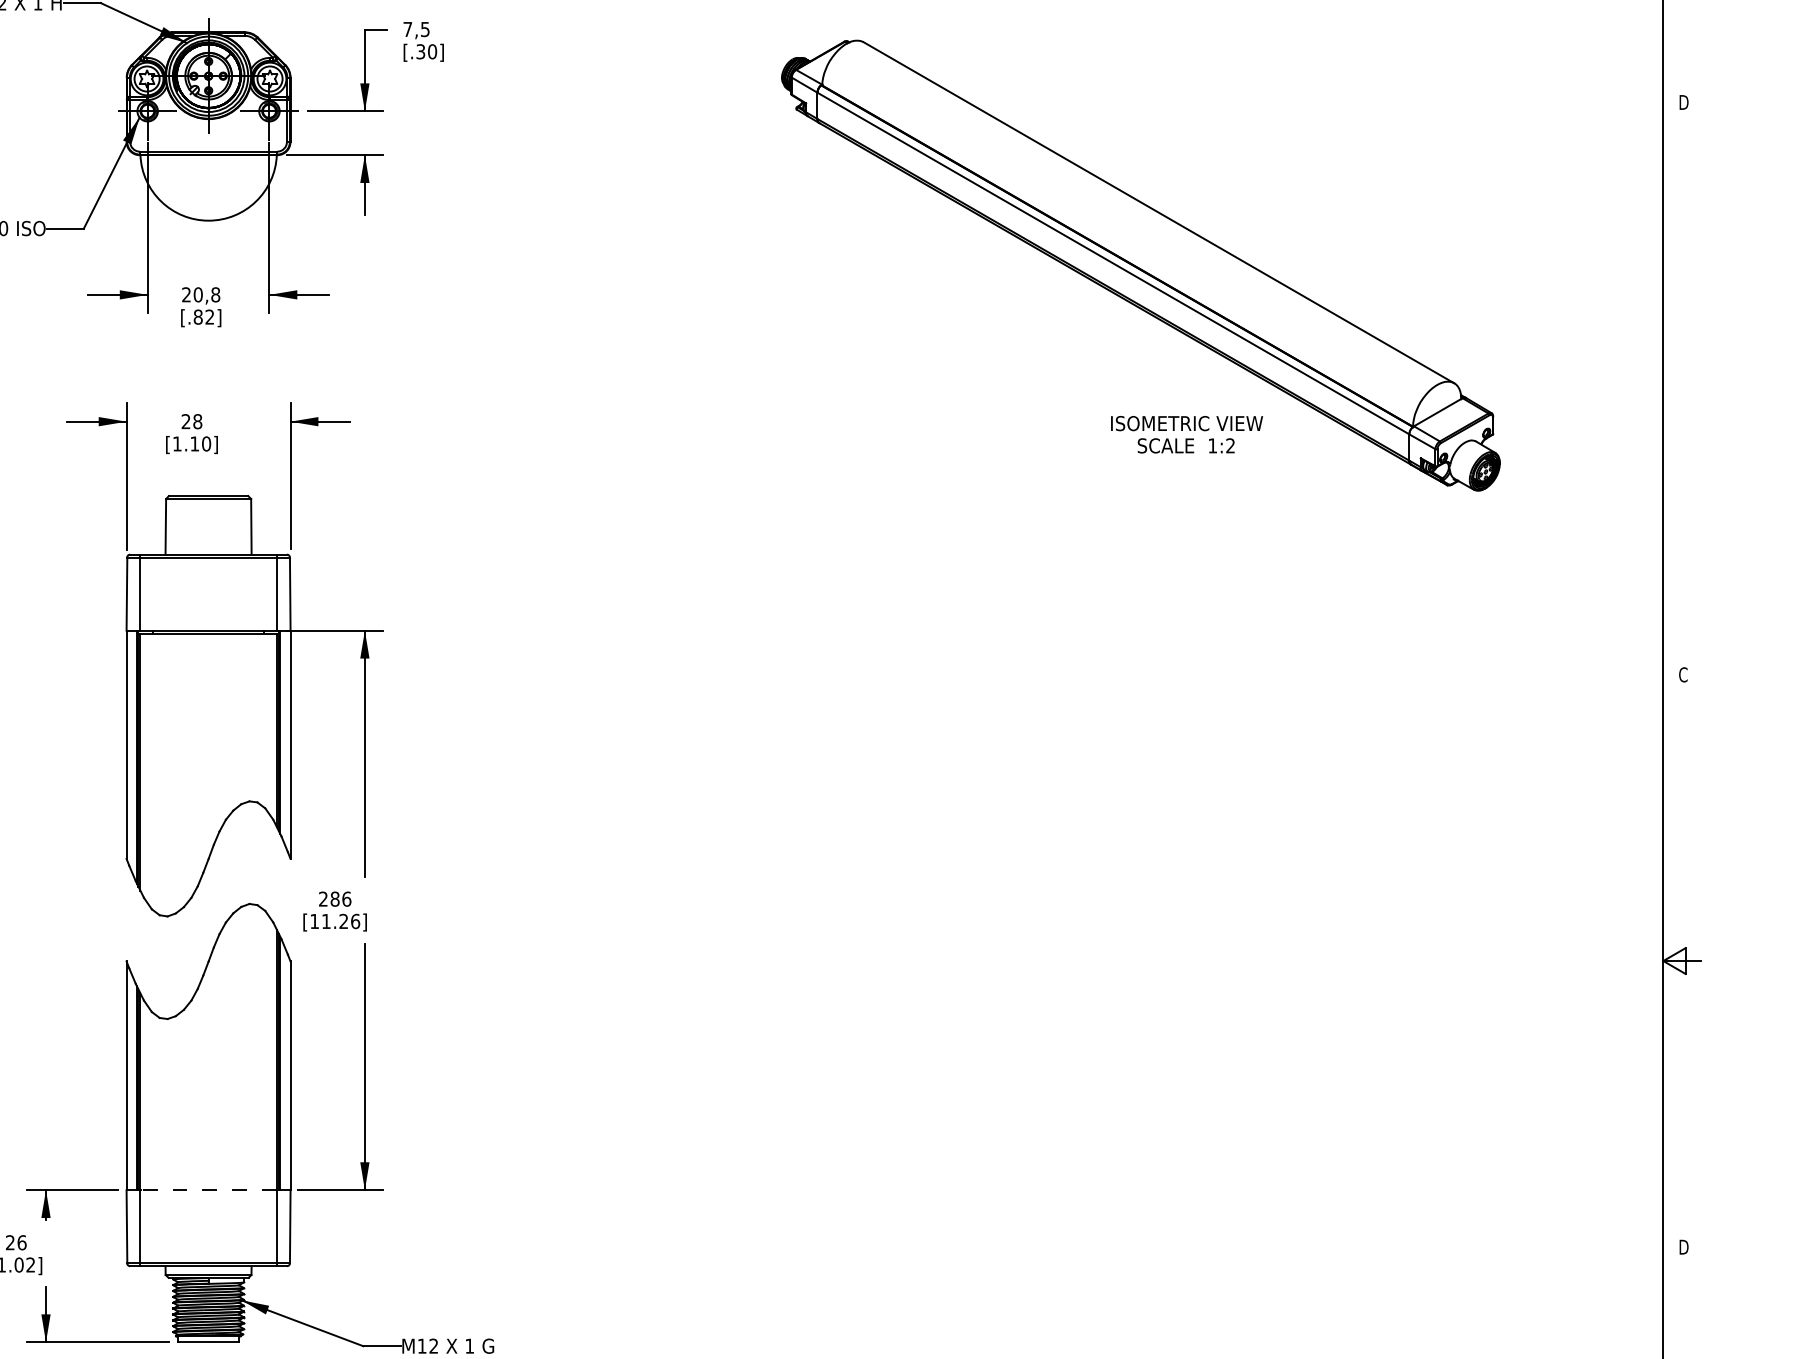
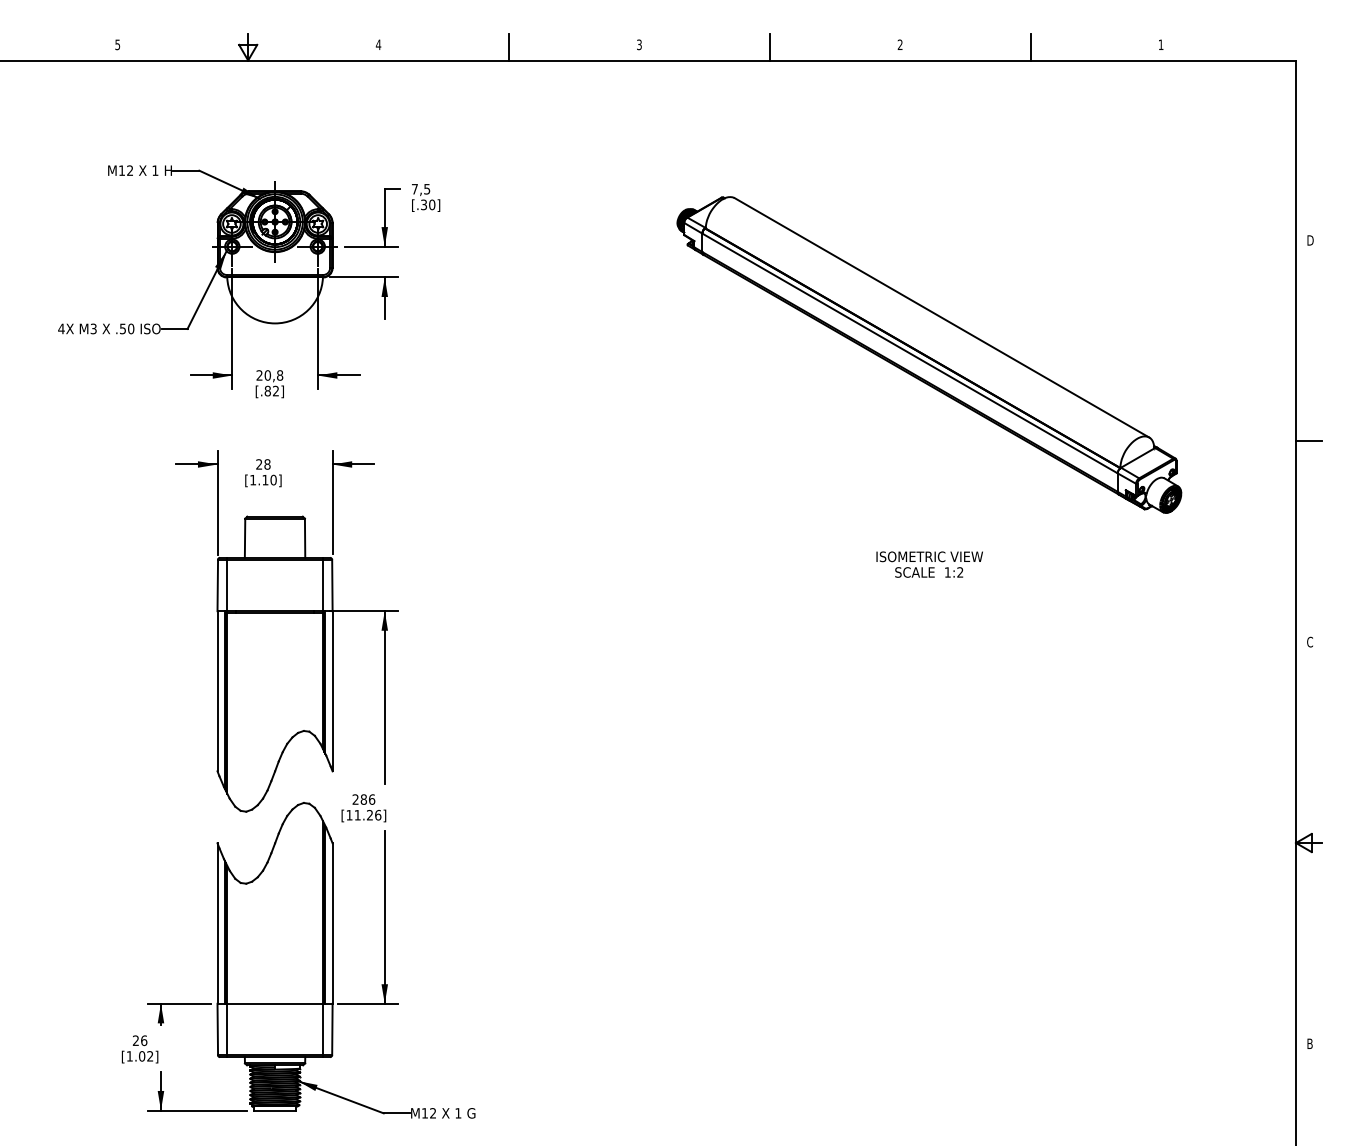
line: (1682, 388) -> (1309, 441), added
text: (1186, 434) -> (929, 564), moved
line: (209, 1189) -> (275, 1003), dashed -> solid
text: (1683, 1246) -> (1310, 1043), D -> B

